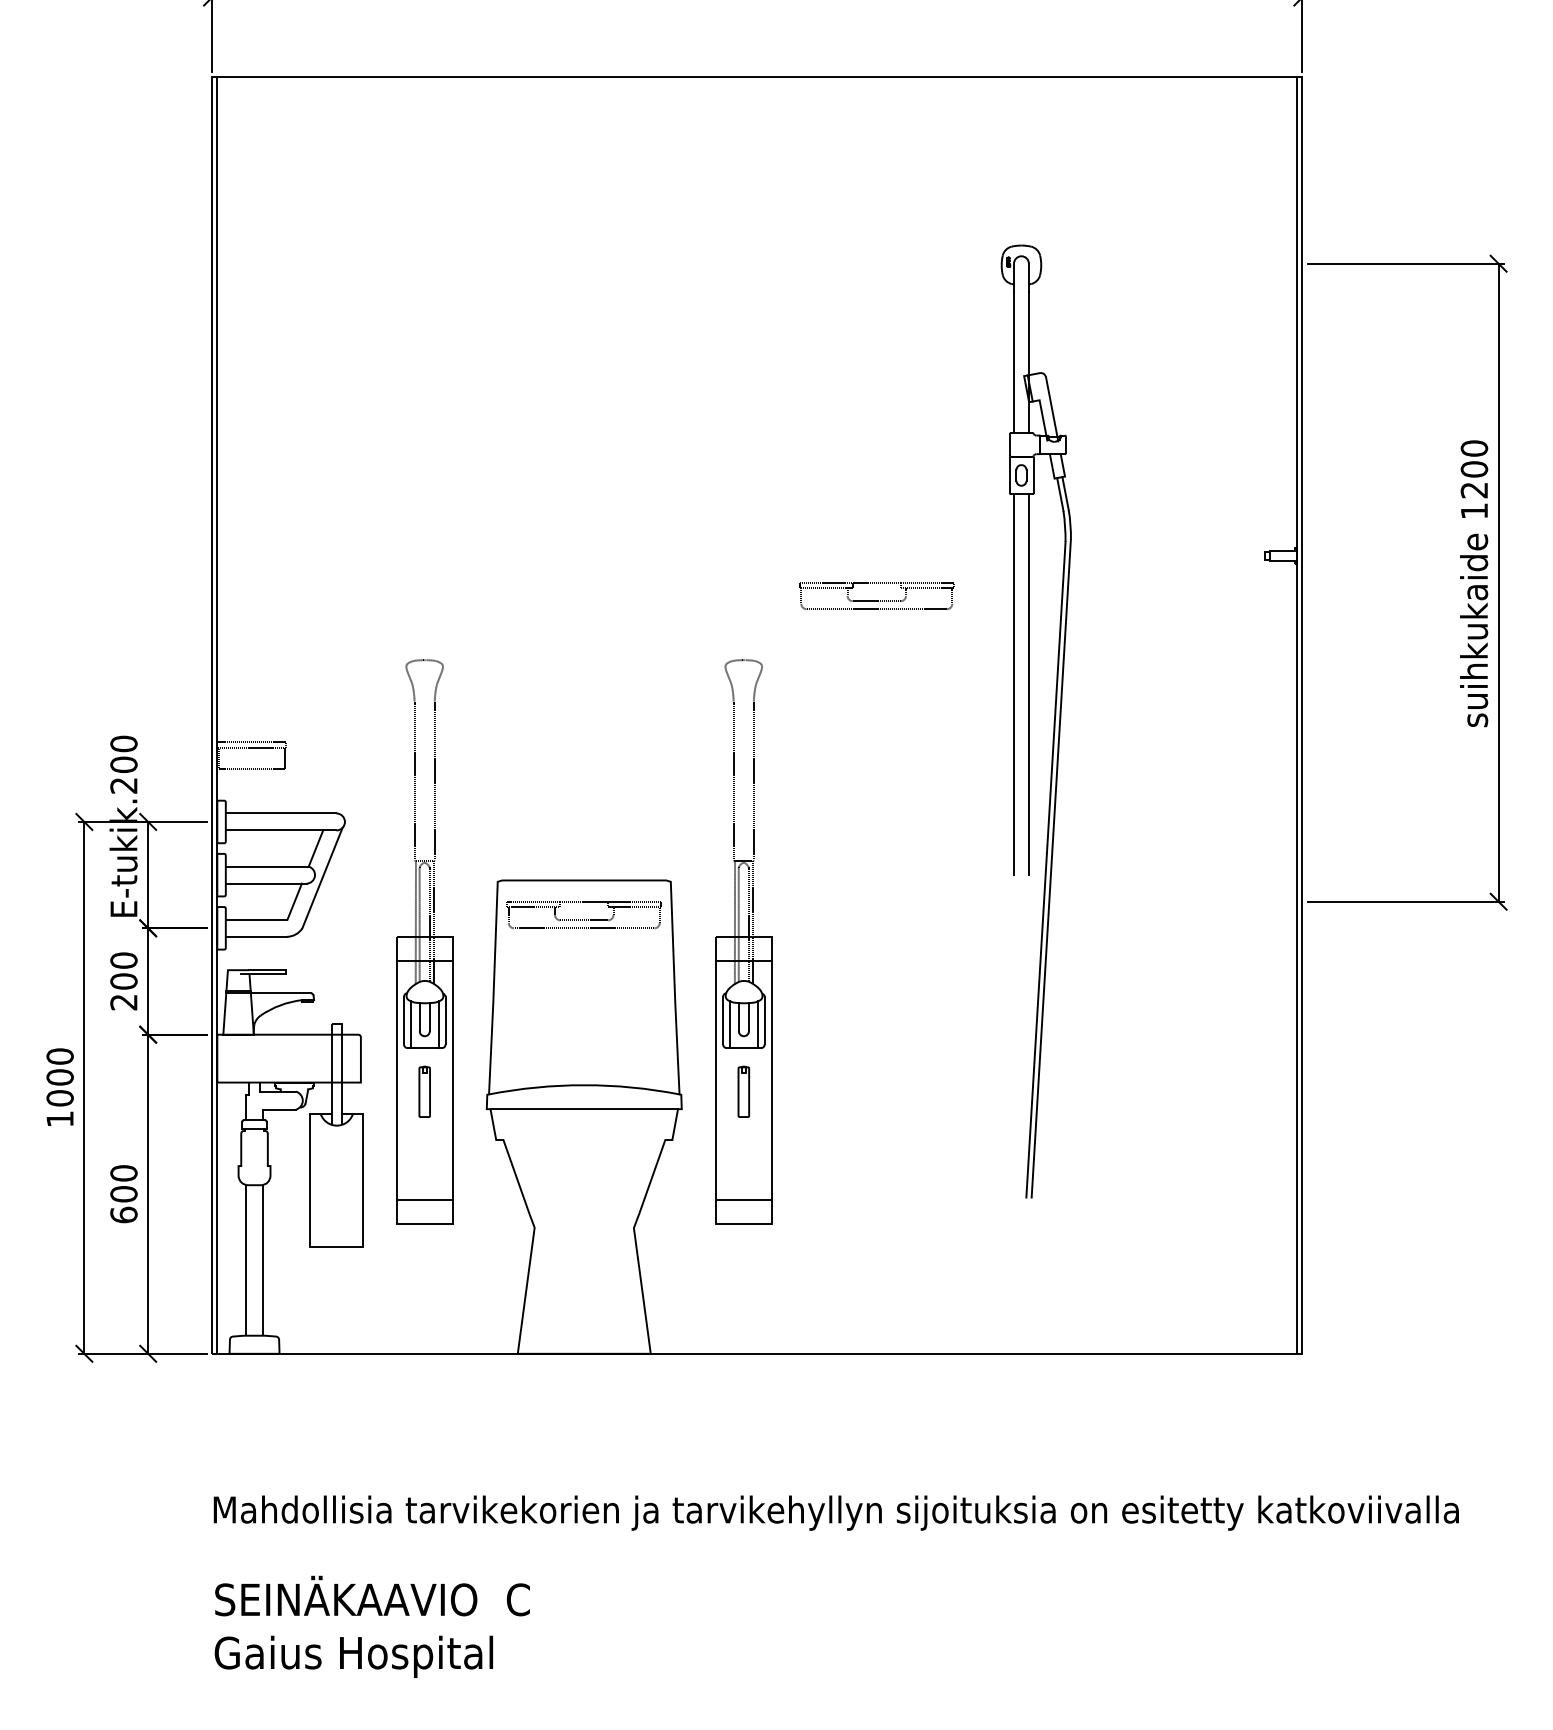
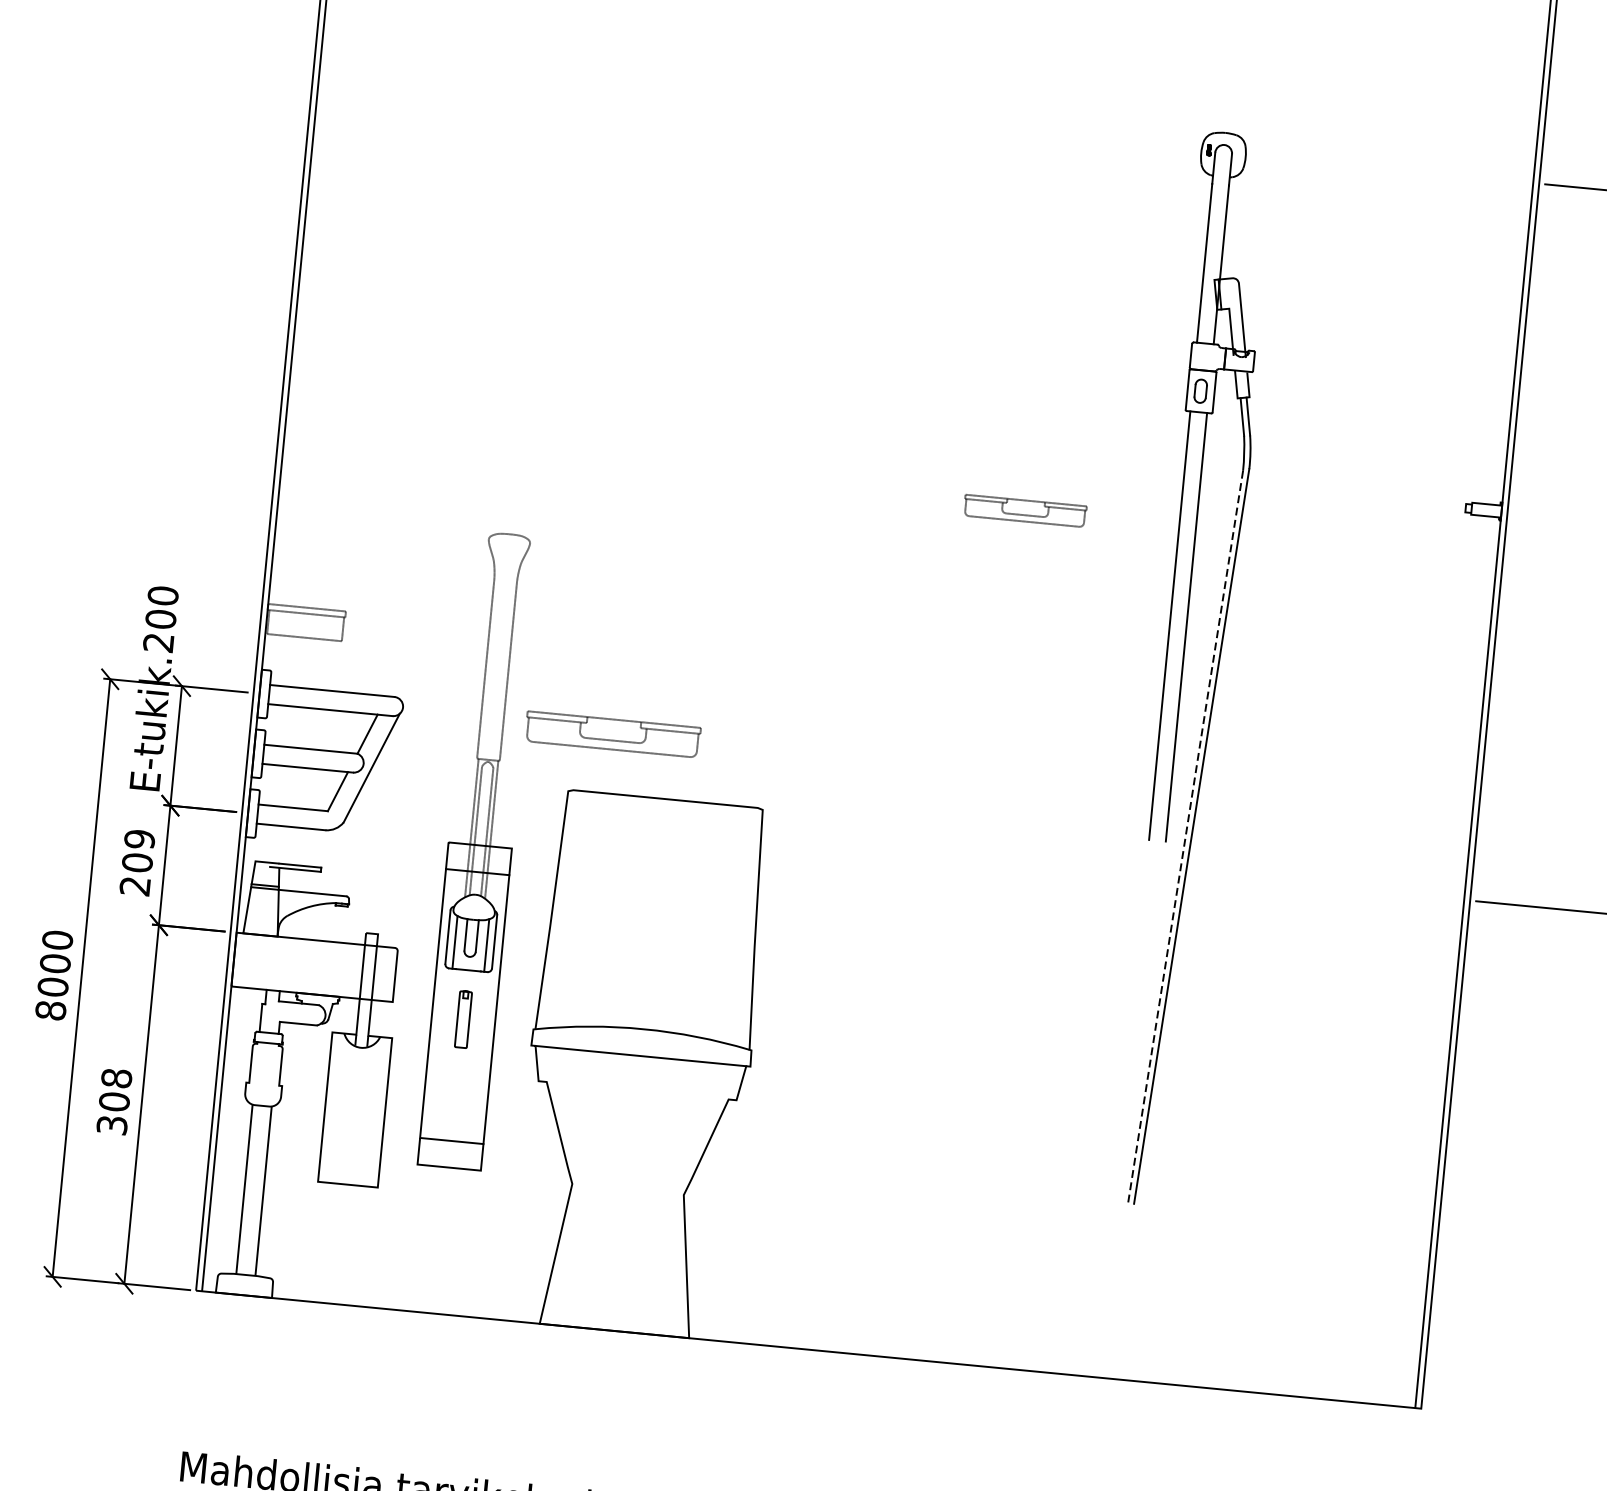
part: (876, 595) -> (1024, 510), size x0.7
line: (1045, 870) -> (1185, 837), solid -> dashed
part: (583, 915) -> (611, 734), moved
part: (743, 941) -> (837, 884), removed
text: (123, 960) -> (139, 839), 200 -> 209
text: (59, 1119) -> (50, 1010), 1000 -> 8000
text: (123, 1194) -> (113, 1102), 600 -> 308

